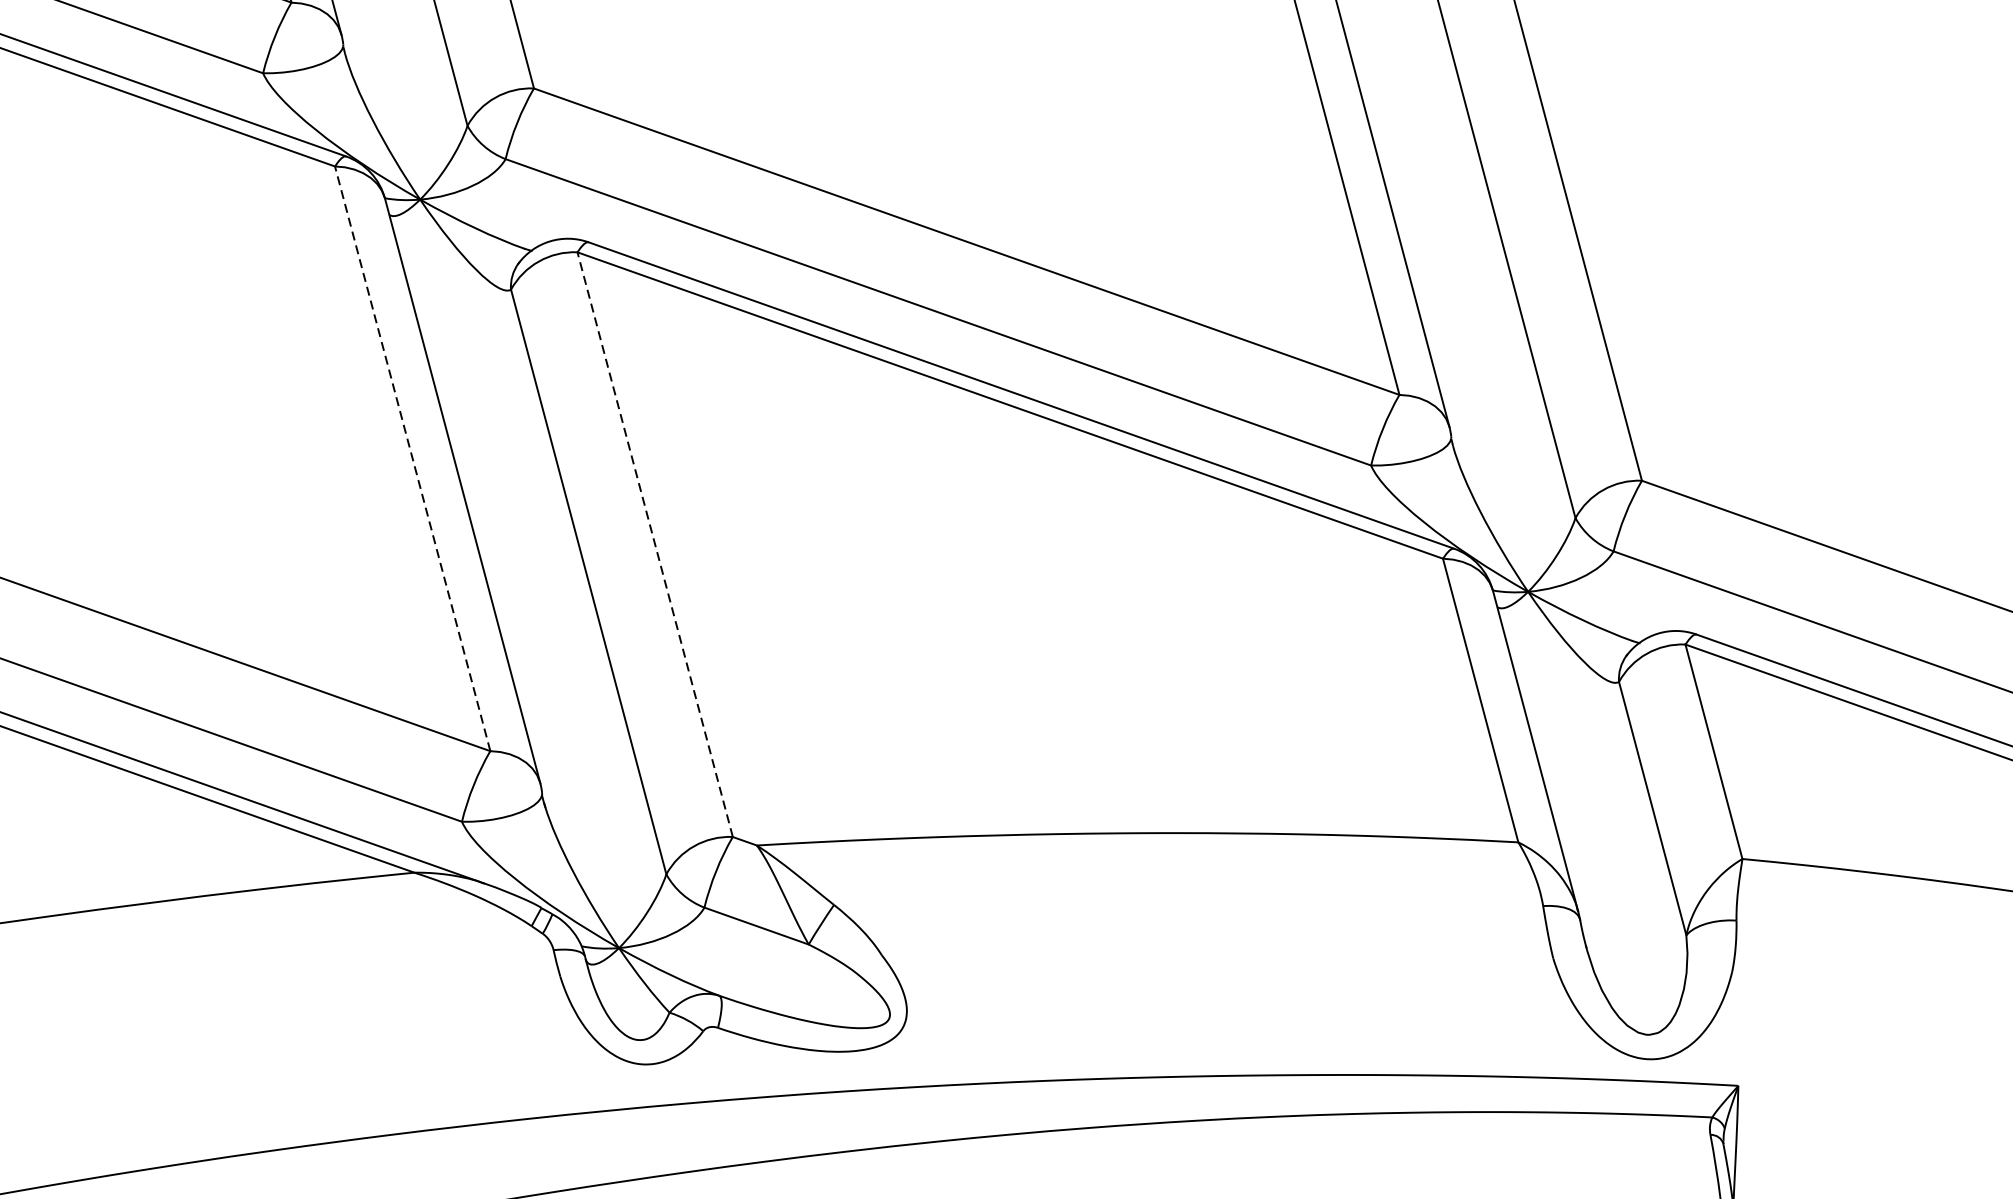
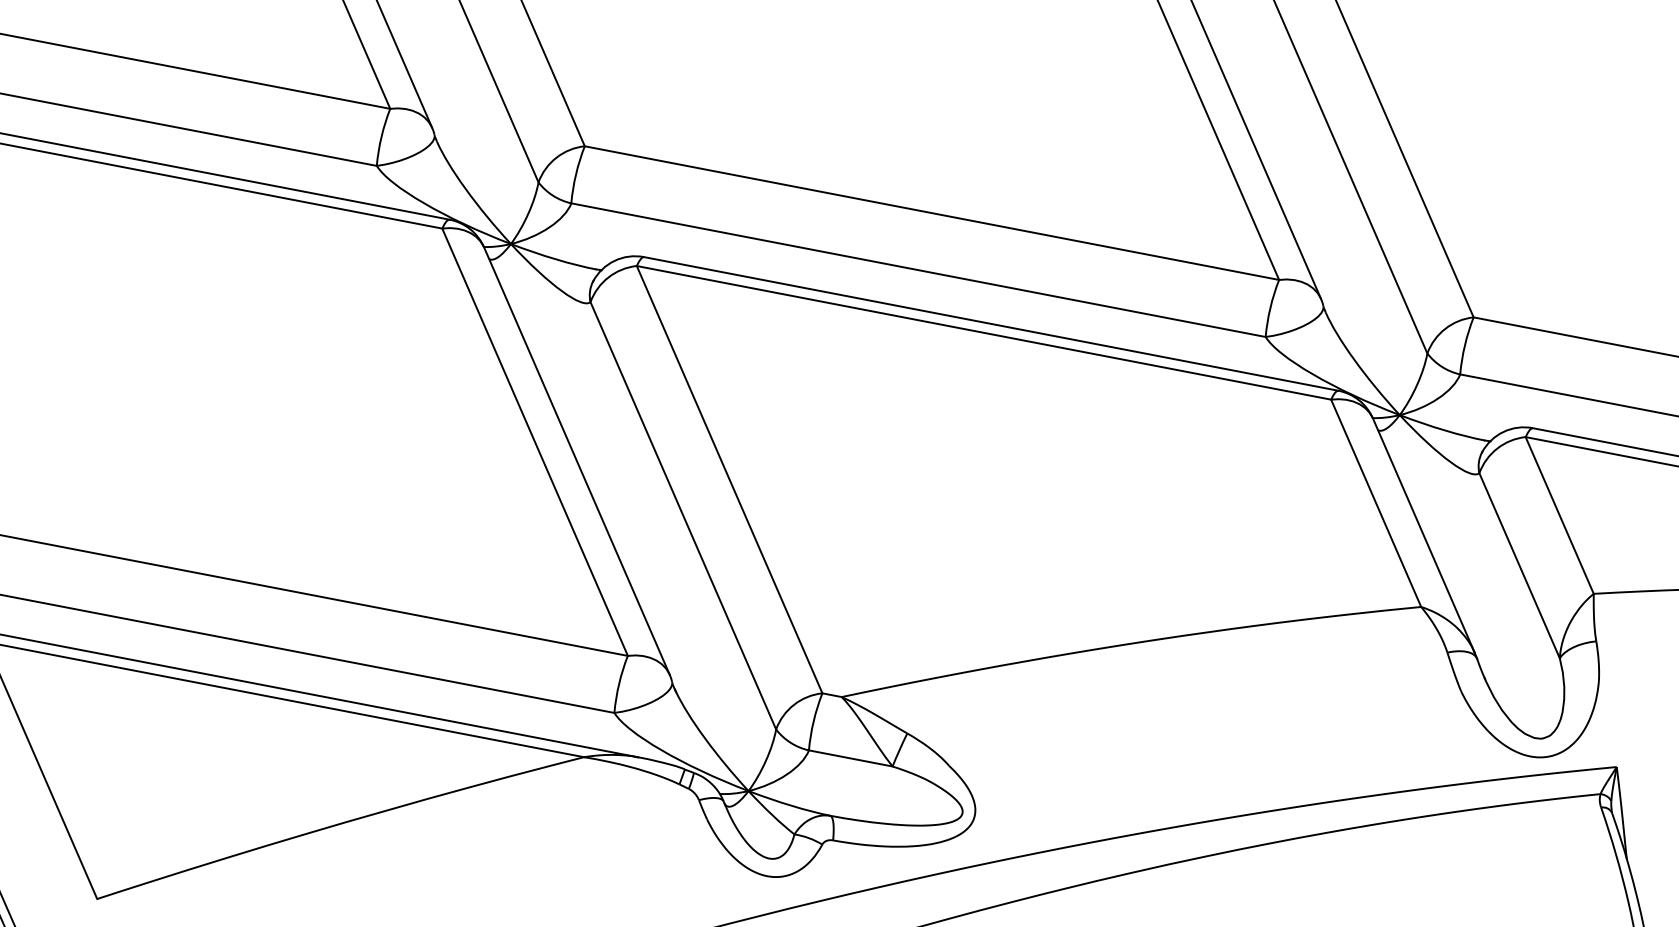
line: (413, 459) -> (535, 442), dashed -> solid
line: (655, 544) -> (729, 479), dashed -> solid

